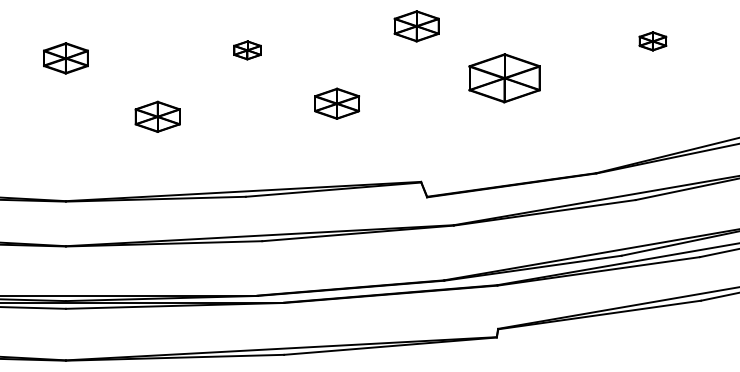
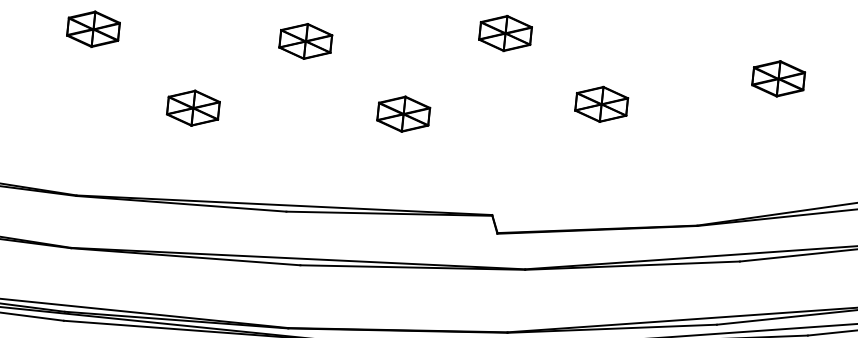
part: (652, 41) -> (778, 79), size x1.67
part: (247, 50) -> (305, 41), size x1.67
part: (504, 78) -> (601, 104), size x0.62

